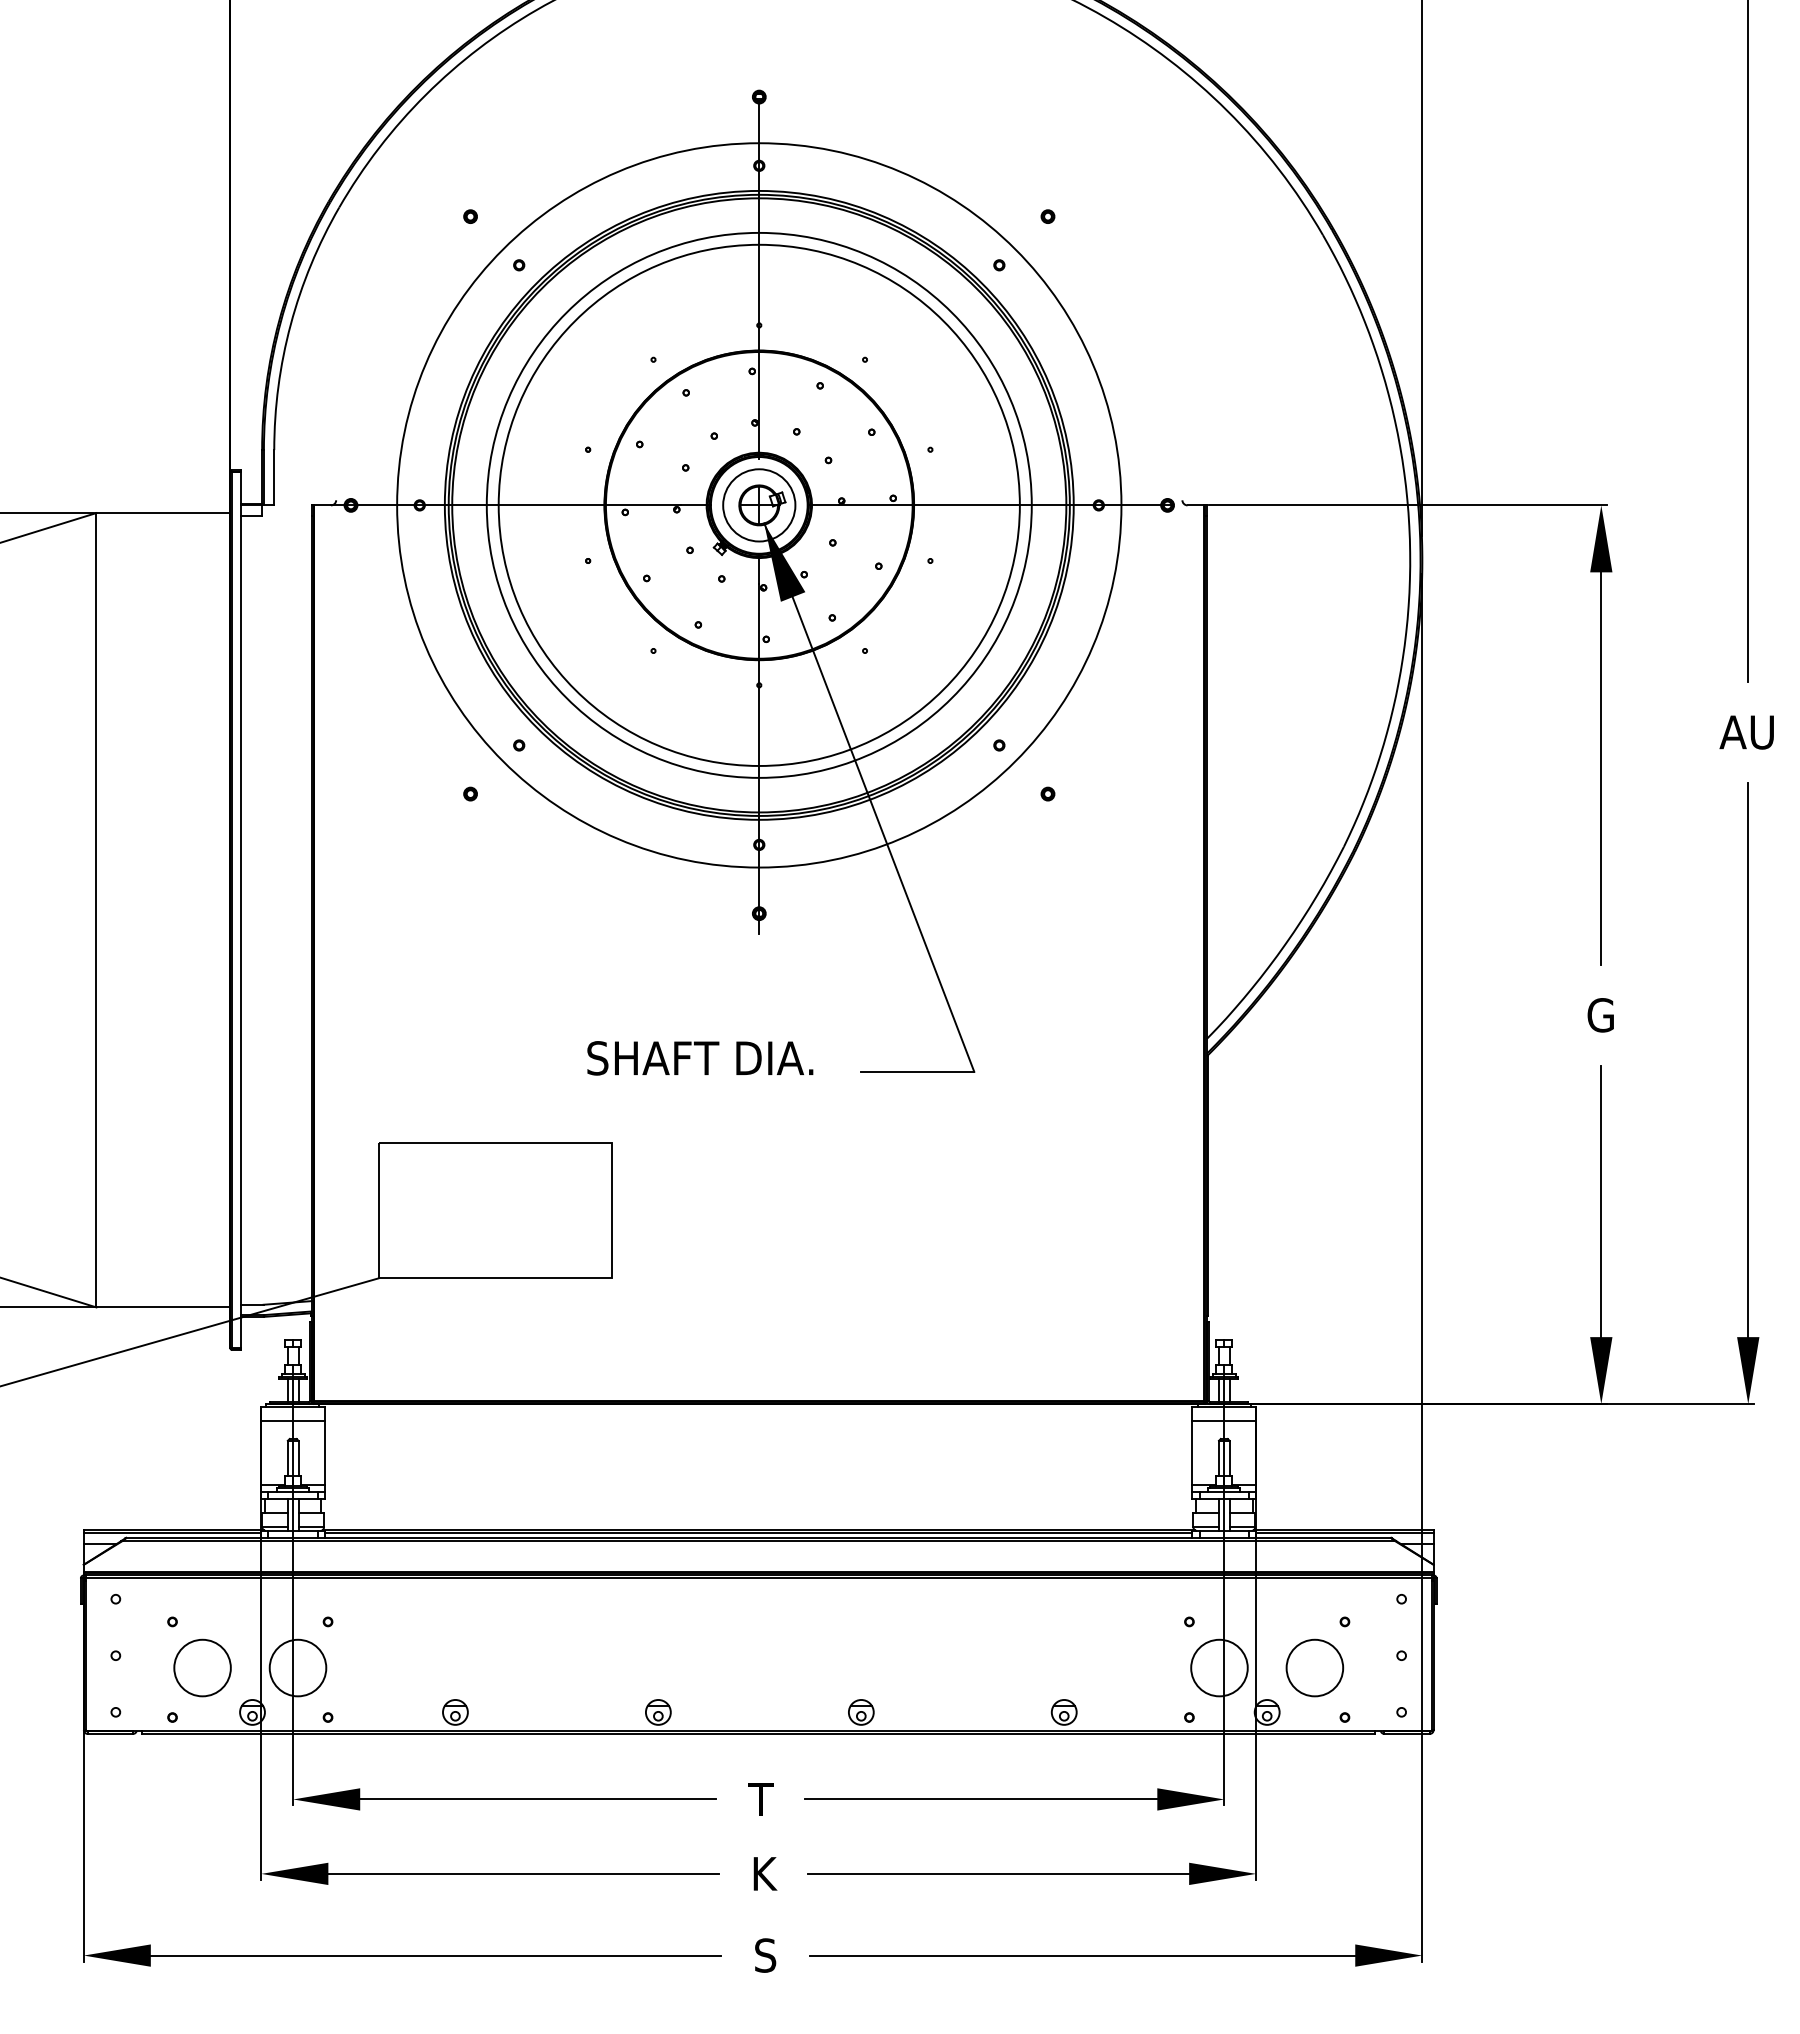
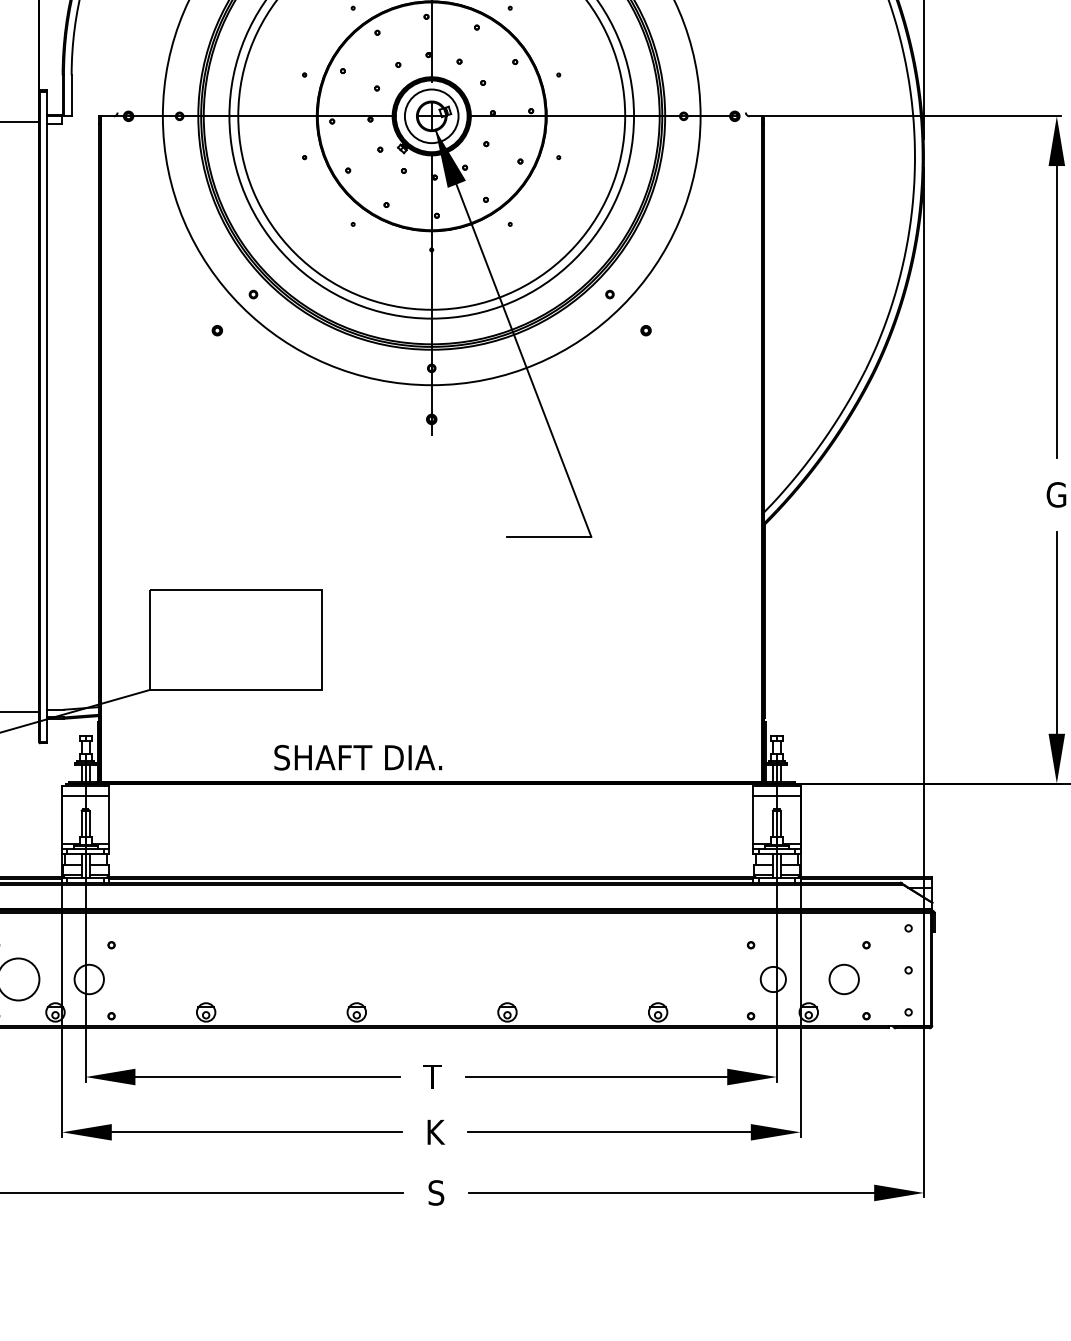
text: (700, 1058) -> (358, 757), moved
circle: (297, 1667) -> (88, 979), size x0.7
circle: (1219, 1667) -> (773, 979), size x0.6
circle: (1314, 1667) -> (843, 979), size x0.7

